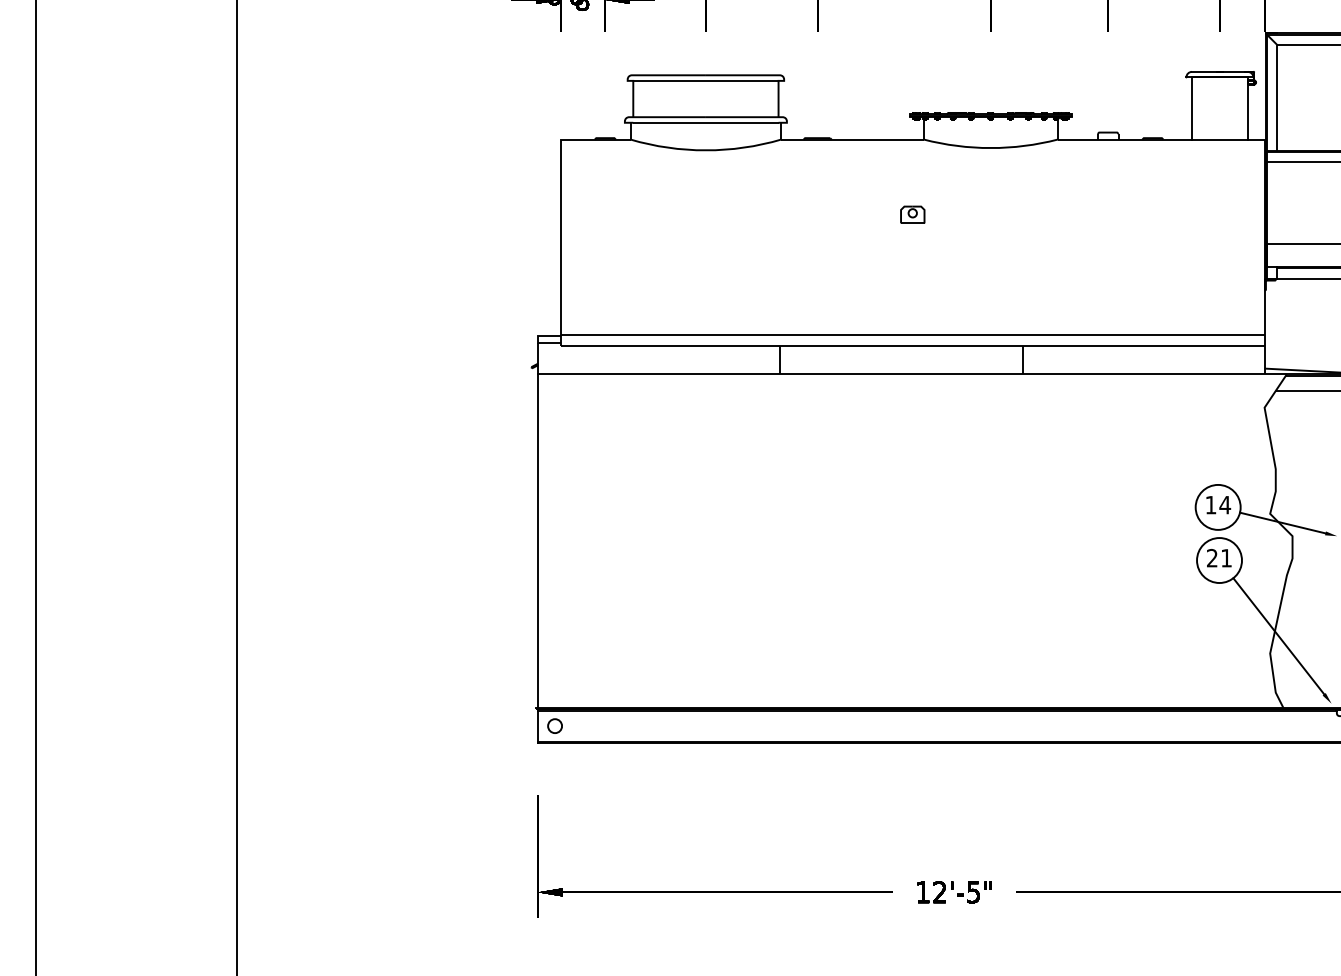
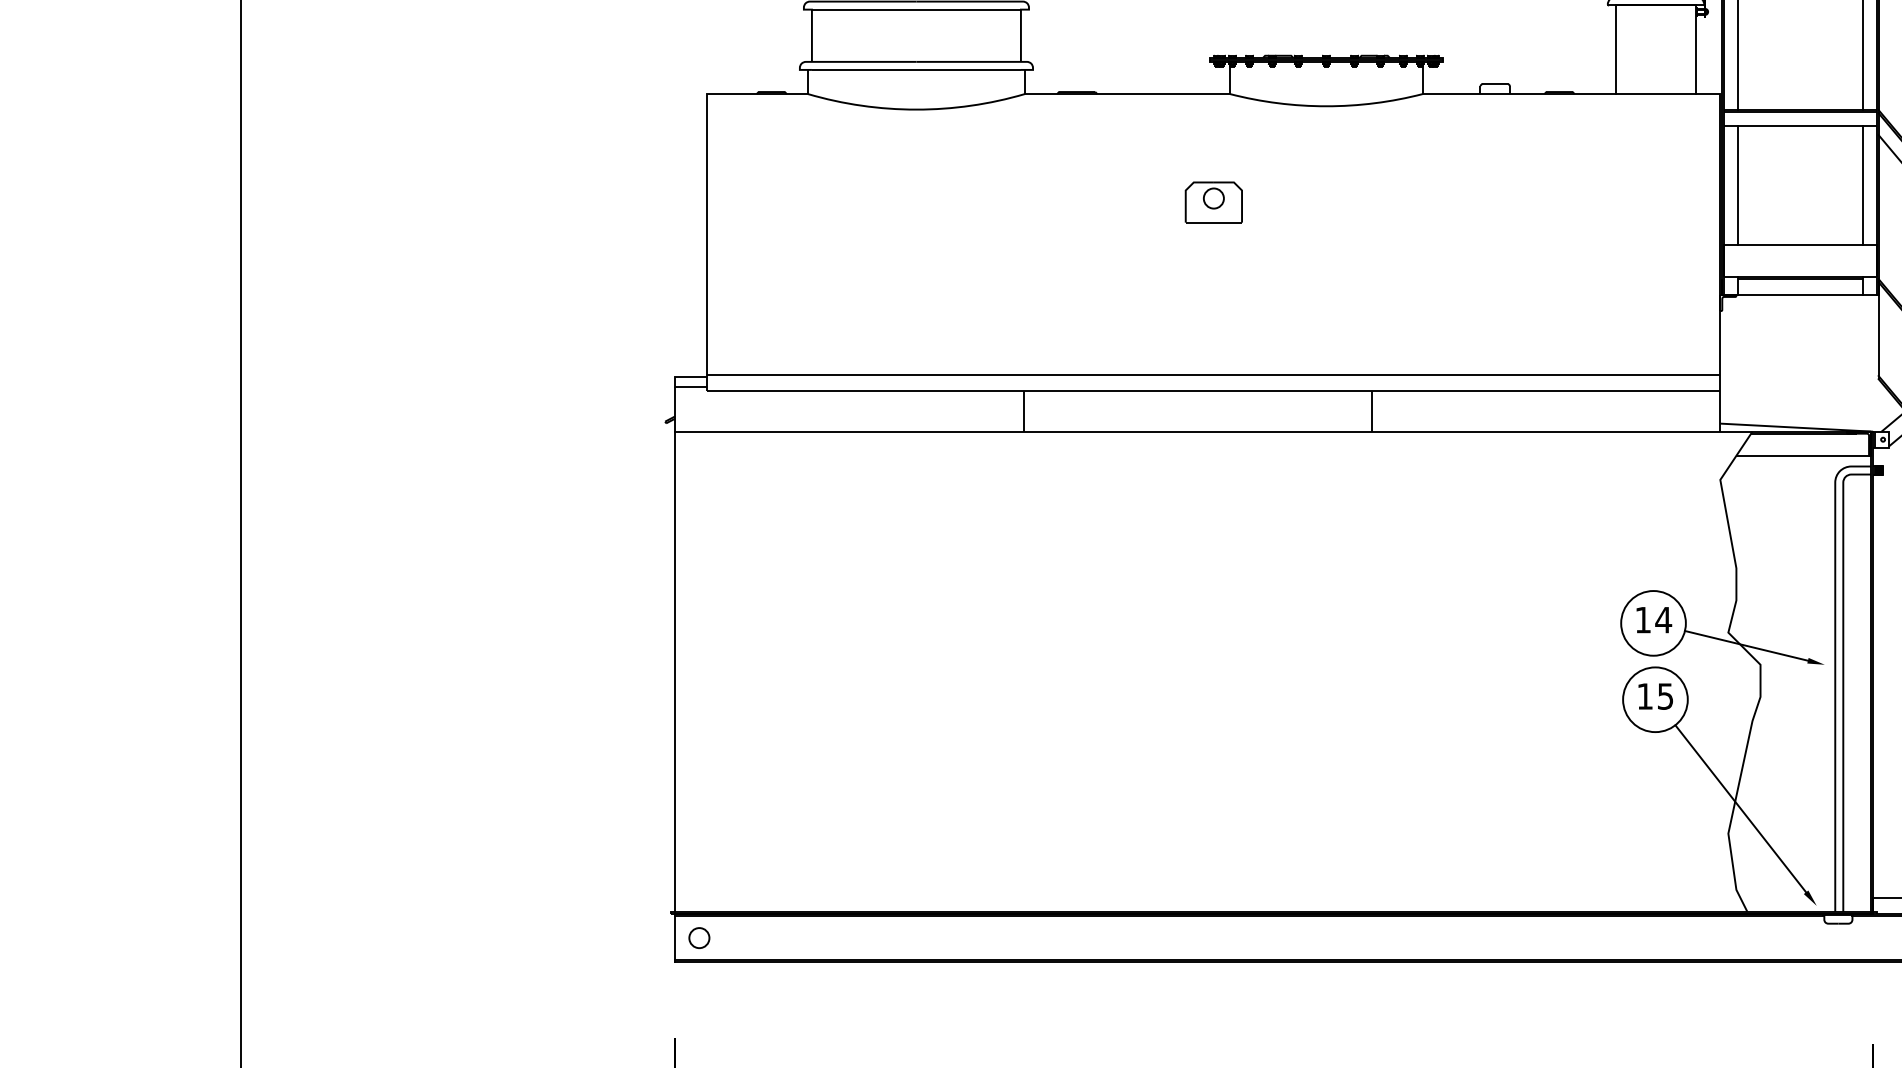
line: (1276, 202) -> (1737, 184), added
part: (912, 214) -> (1213, 201), size x1.67
text: (1219, 557) -> (1655, 695), 21 -> 15

